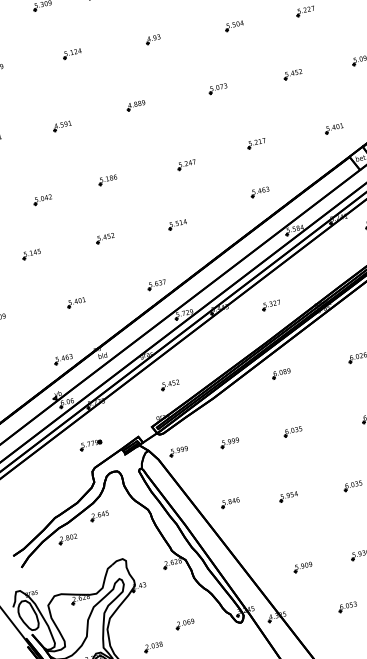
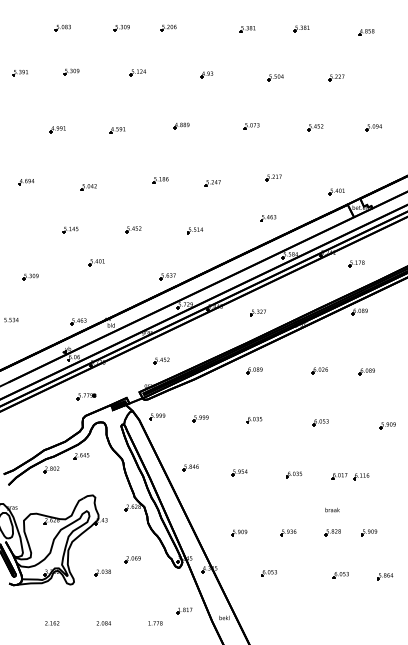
part: (333, 128) -> (336, 191), moved
part: (107, 180) -> (160, 180), moved
part: (76, 302) -> (96, 262), moved

